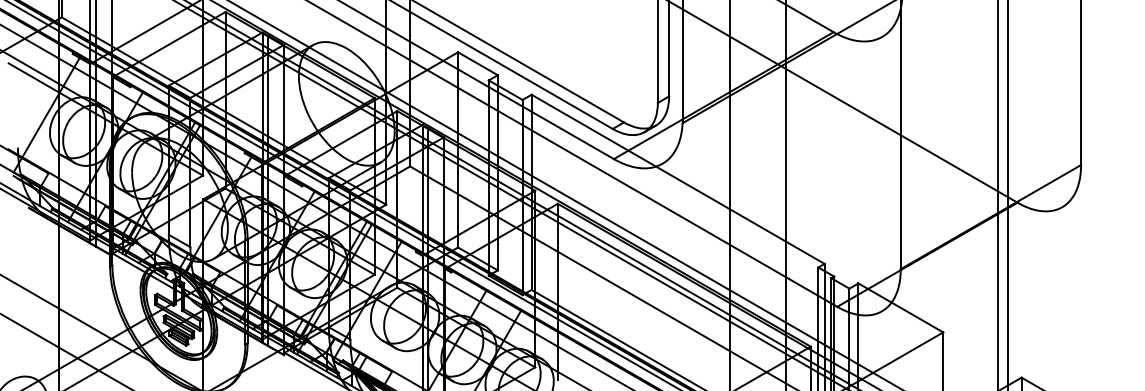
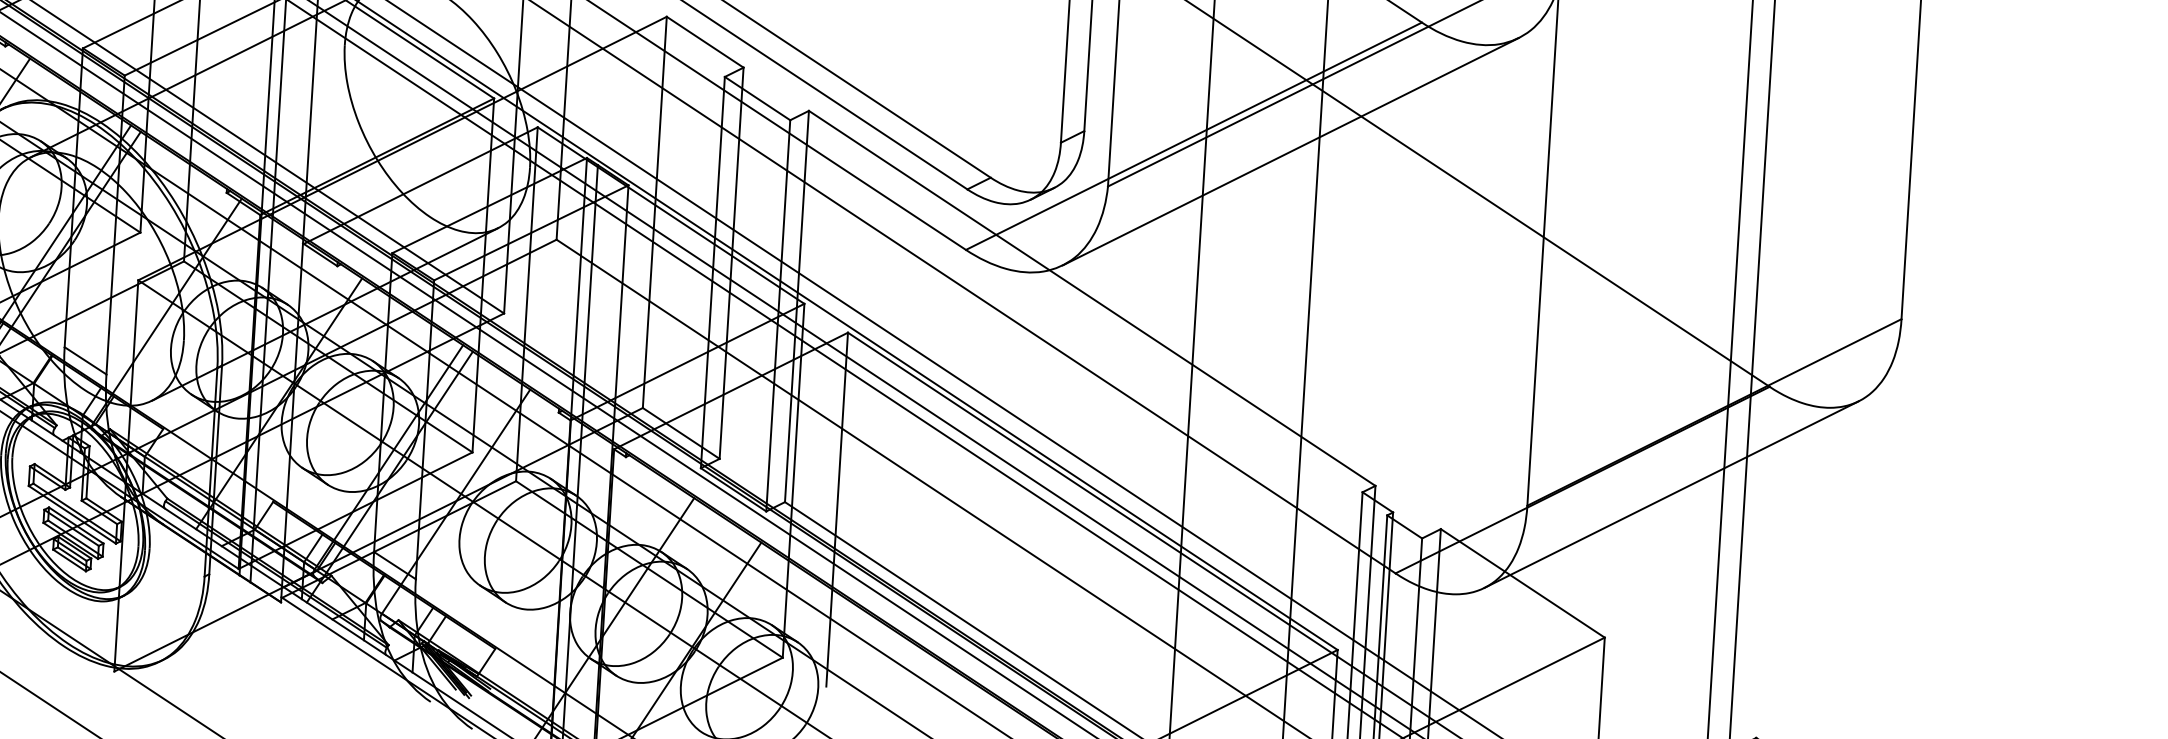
line: (772, 99) -> (1291, 149), added
line: (971, 259) -> (1670, 495), added

